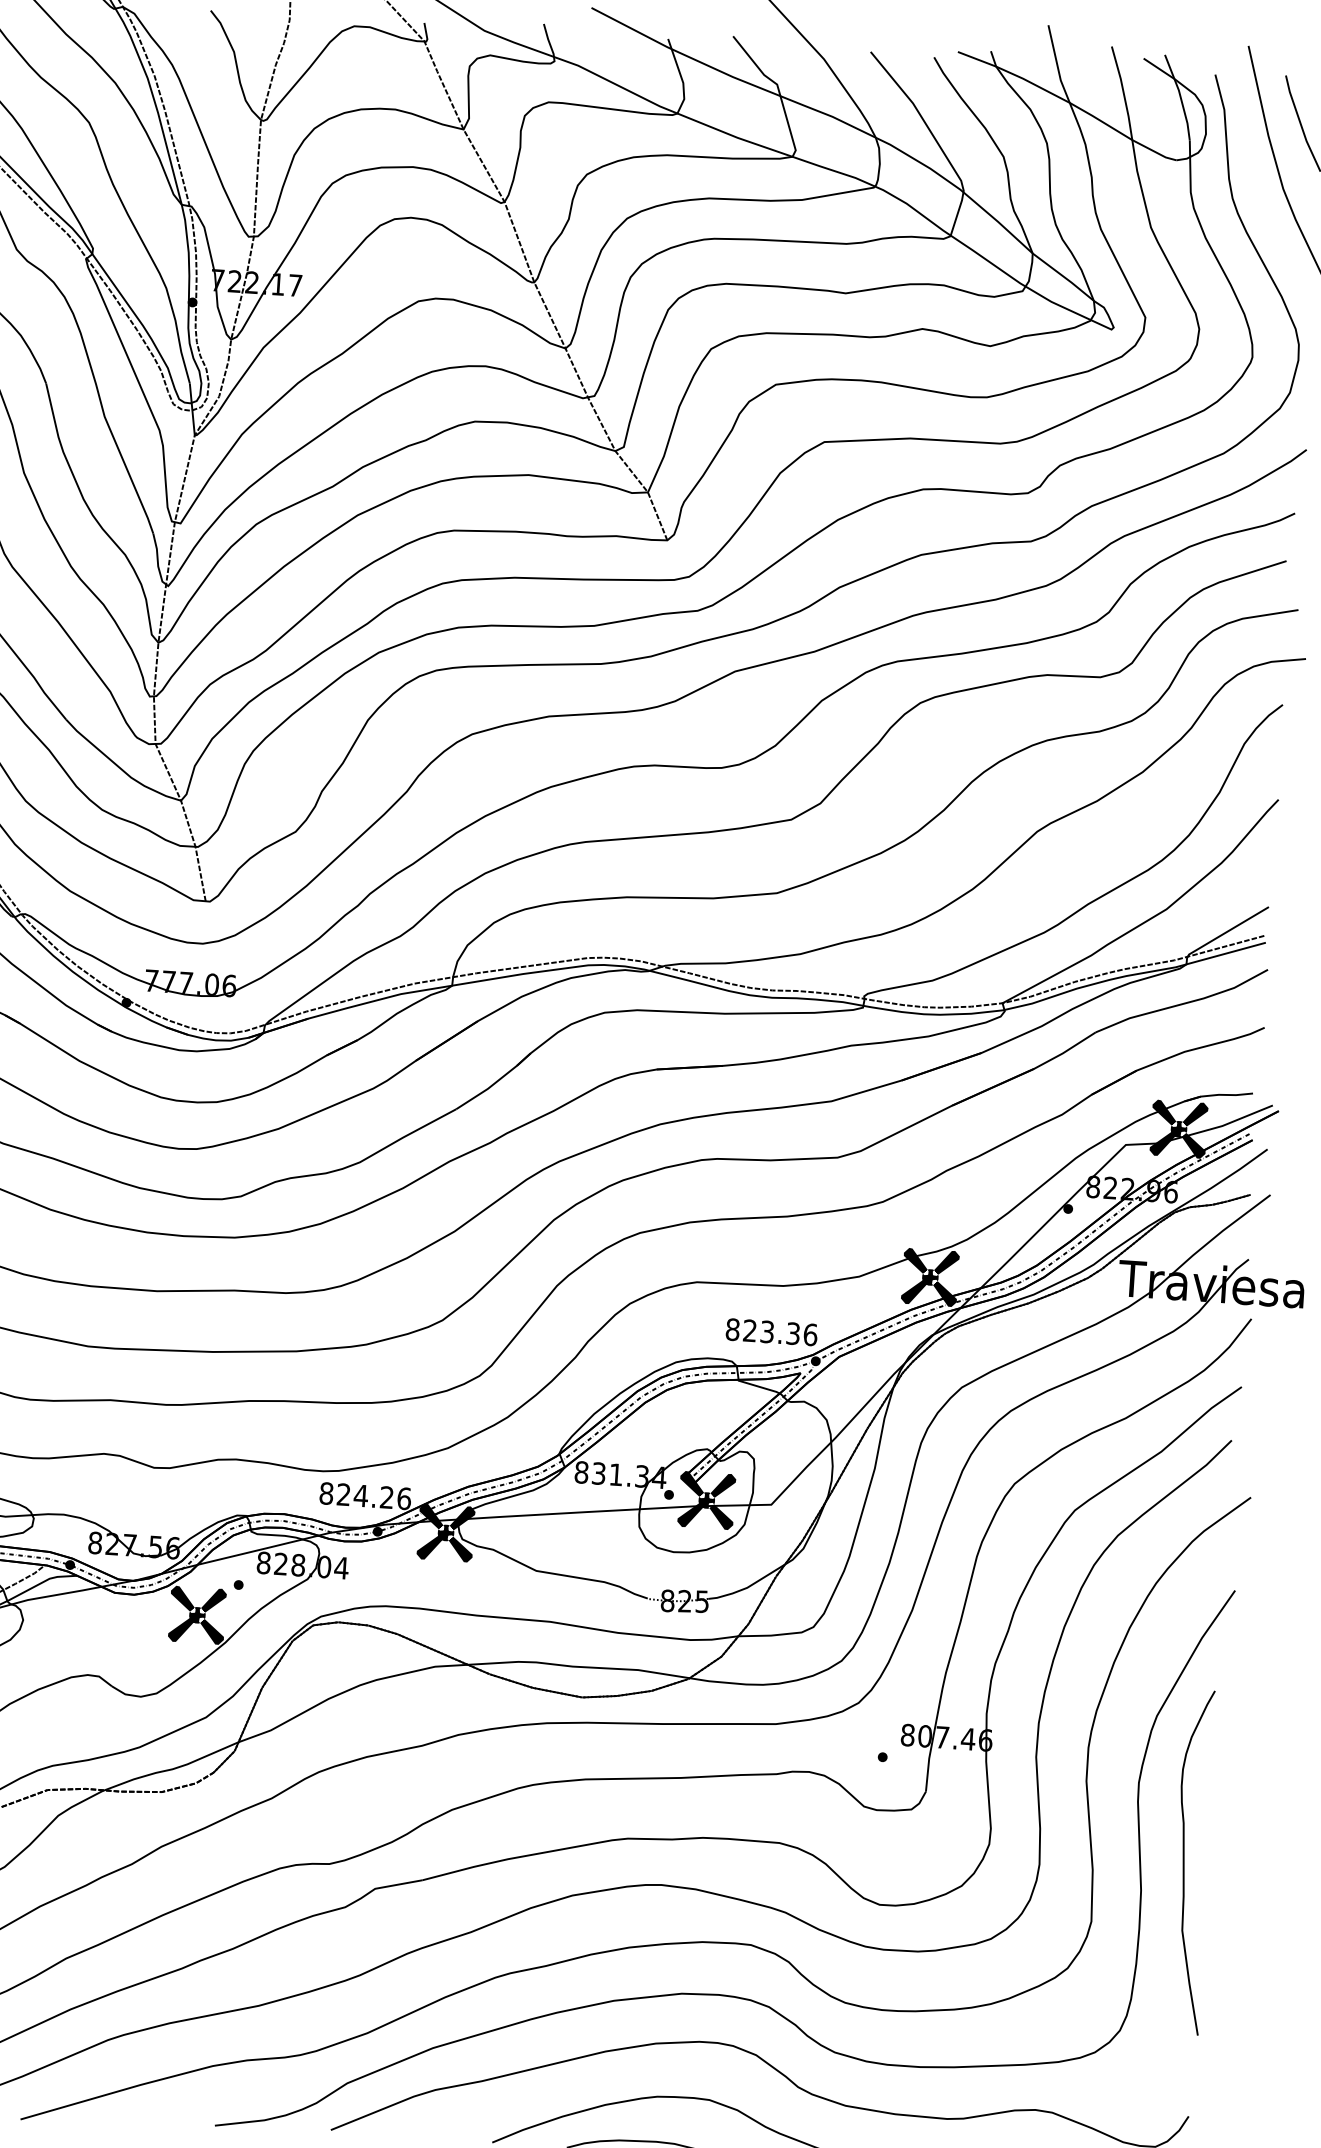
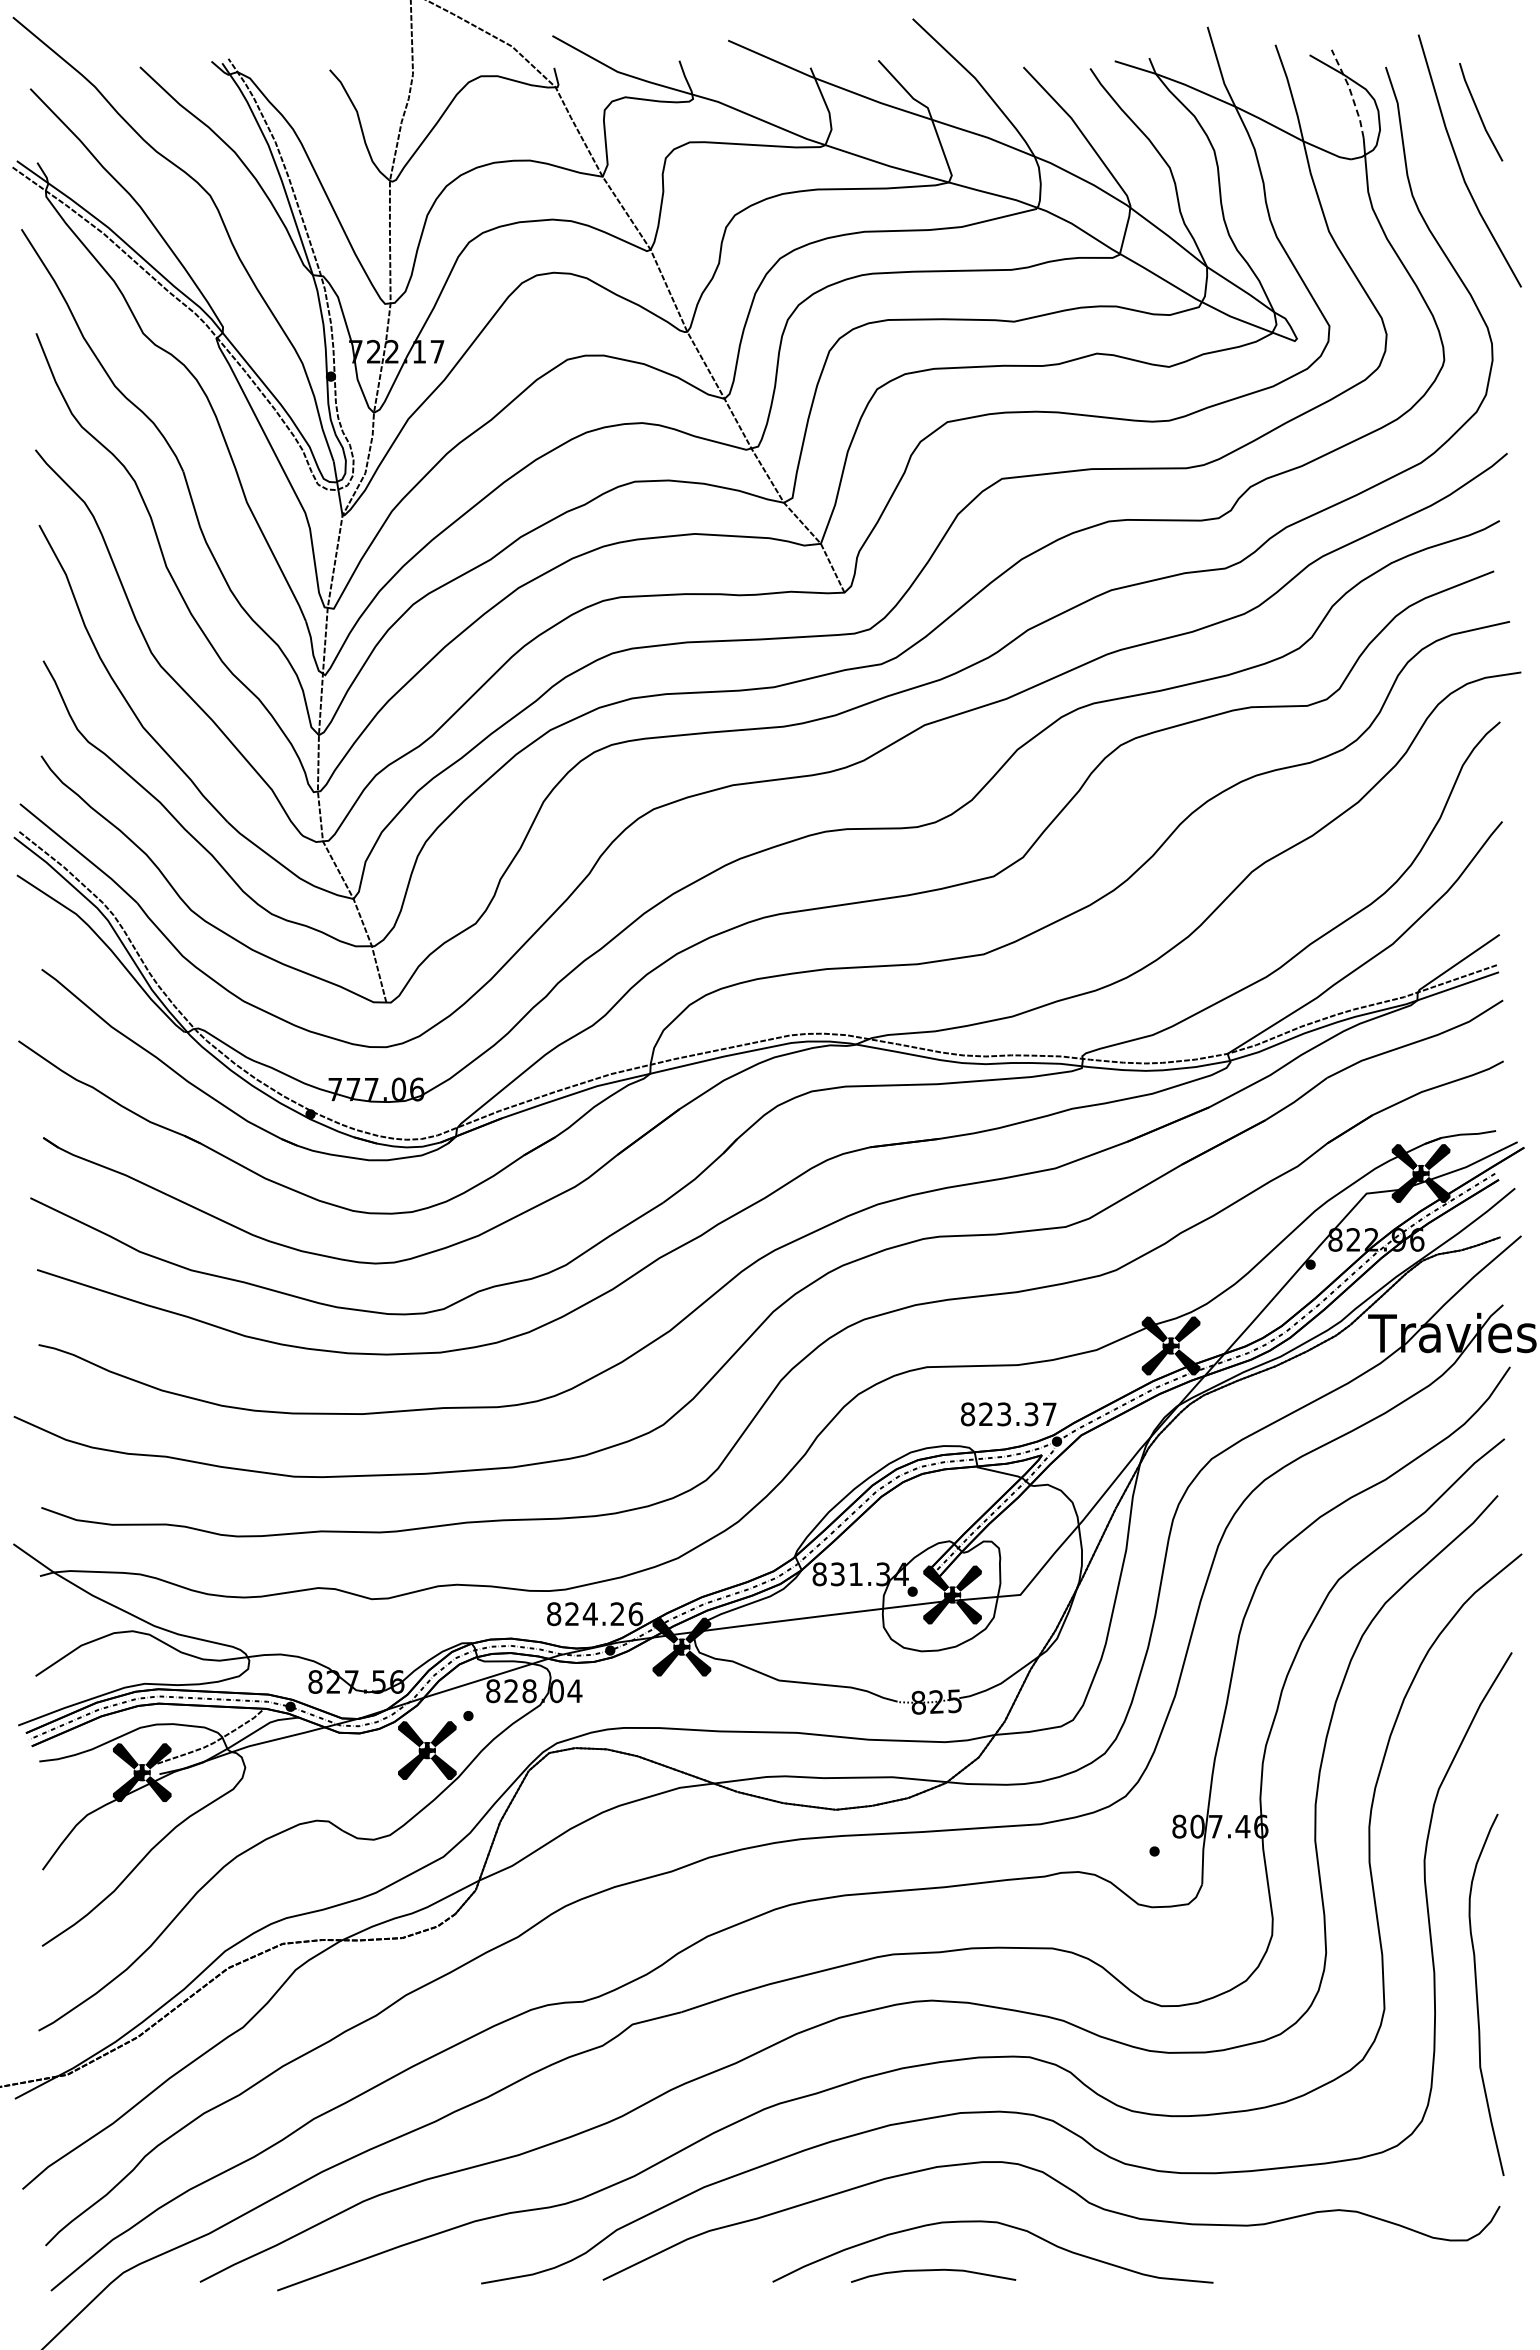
line: (1180, 96) -> (1350, 92), solid -> dashed
text: (810, 1334) -> (1049, 1414), 823.36 -> 823.37
curve: (1184, 1861) -> (1477, 1994), moved

